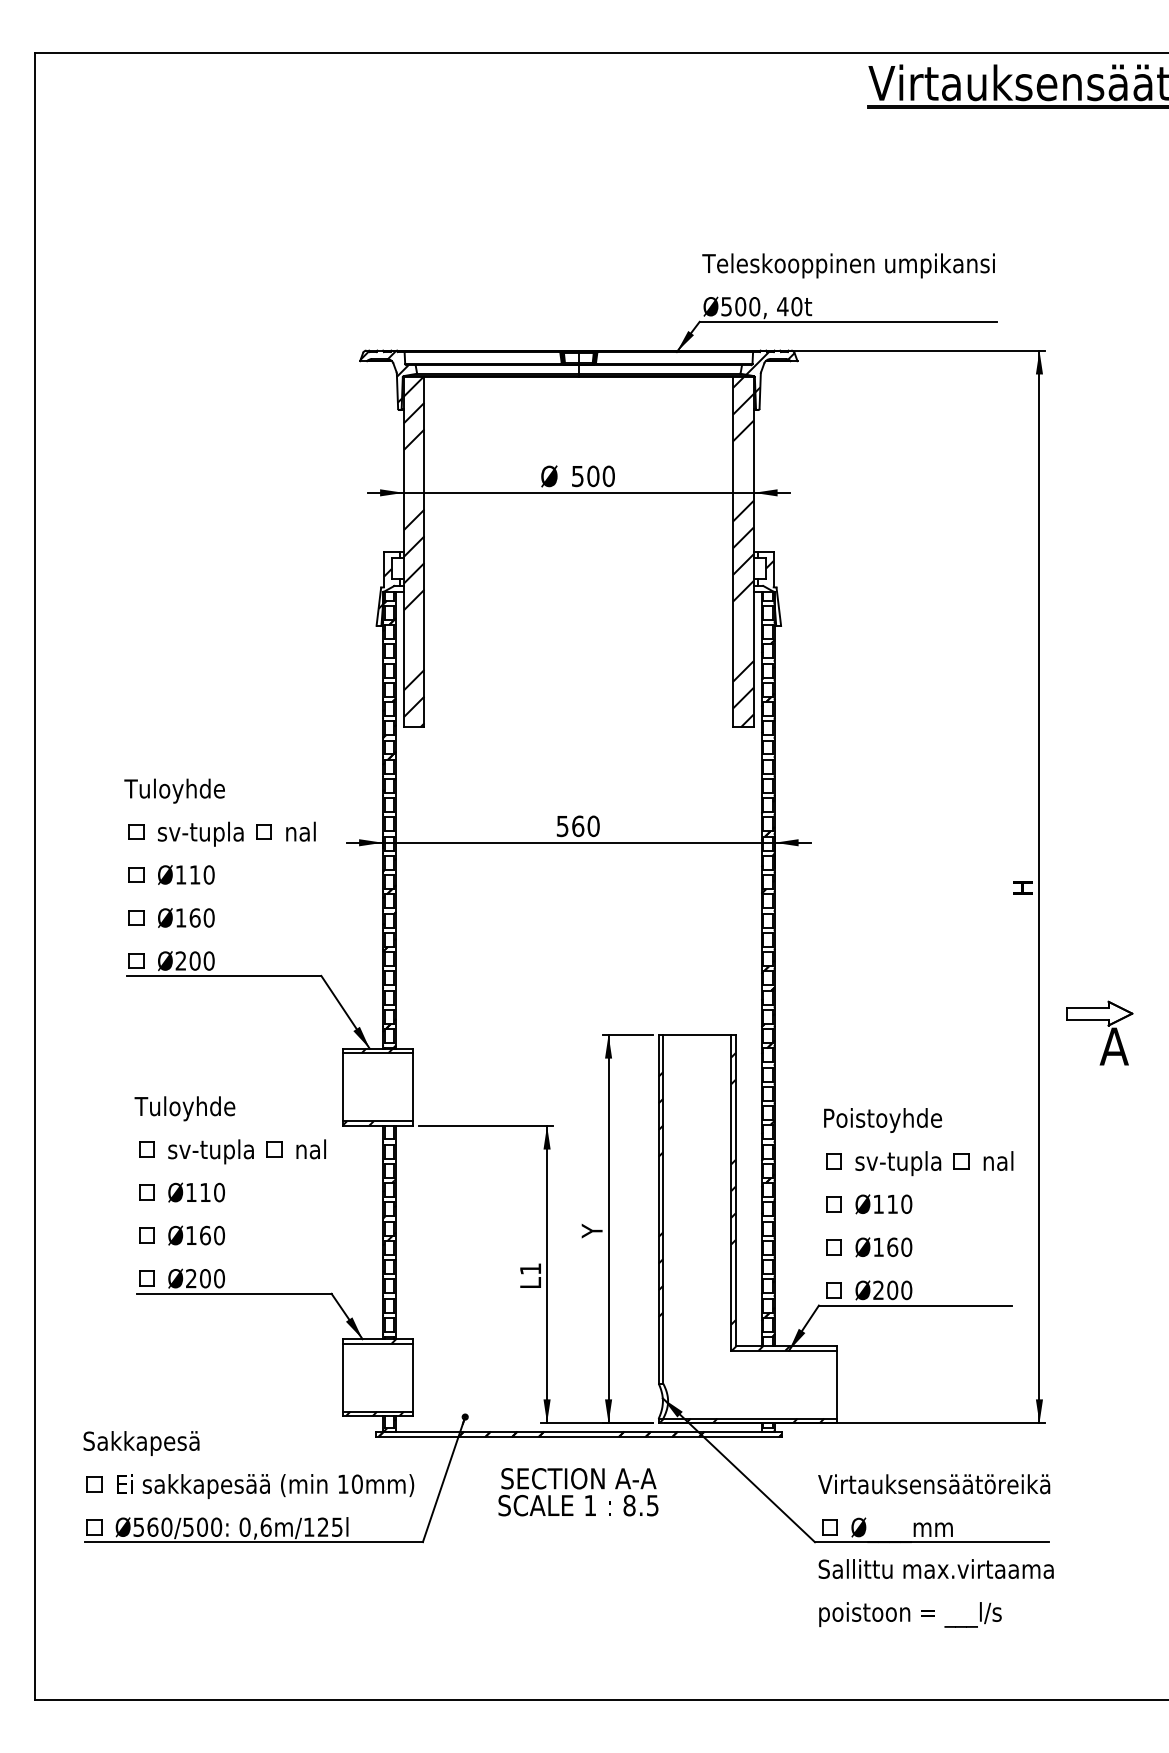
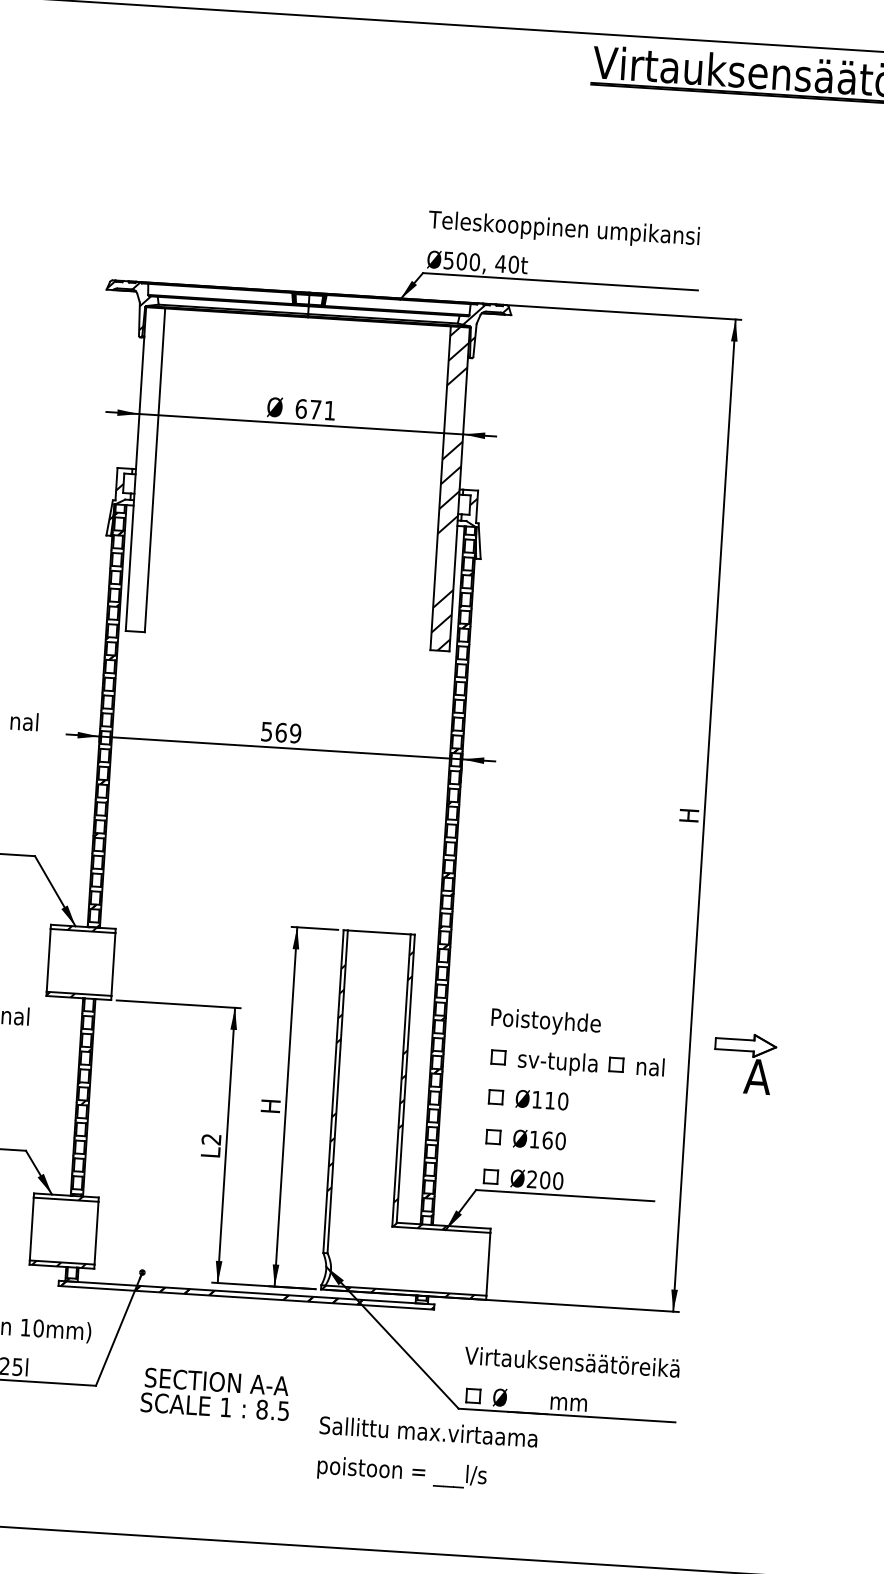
text: (592, 476) -> (314, 409), 500 -> 671
hatch: (413, 552) -> (144, 469), removed
text: (593, 826) -> (295, 733), 560 -> 569
part: (1109, 1034) -> (753, 1065), moved
text: (591, 1230) -> (270, 1107), Y -> H
text: (530, 1268) -> (211, 1138), L1 -> L2
text: (578, 1492) -> (215, 1394), moved
text: (935, 1593) -> (426, 1454), moved

